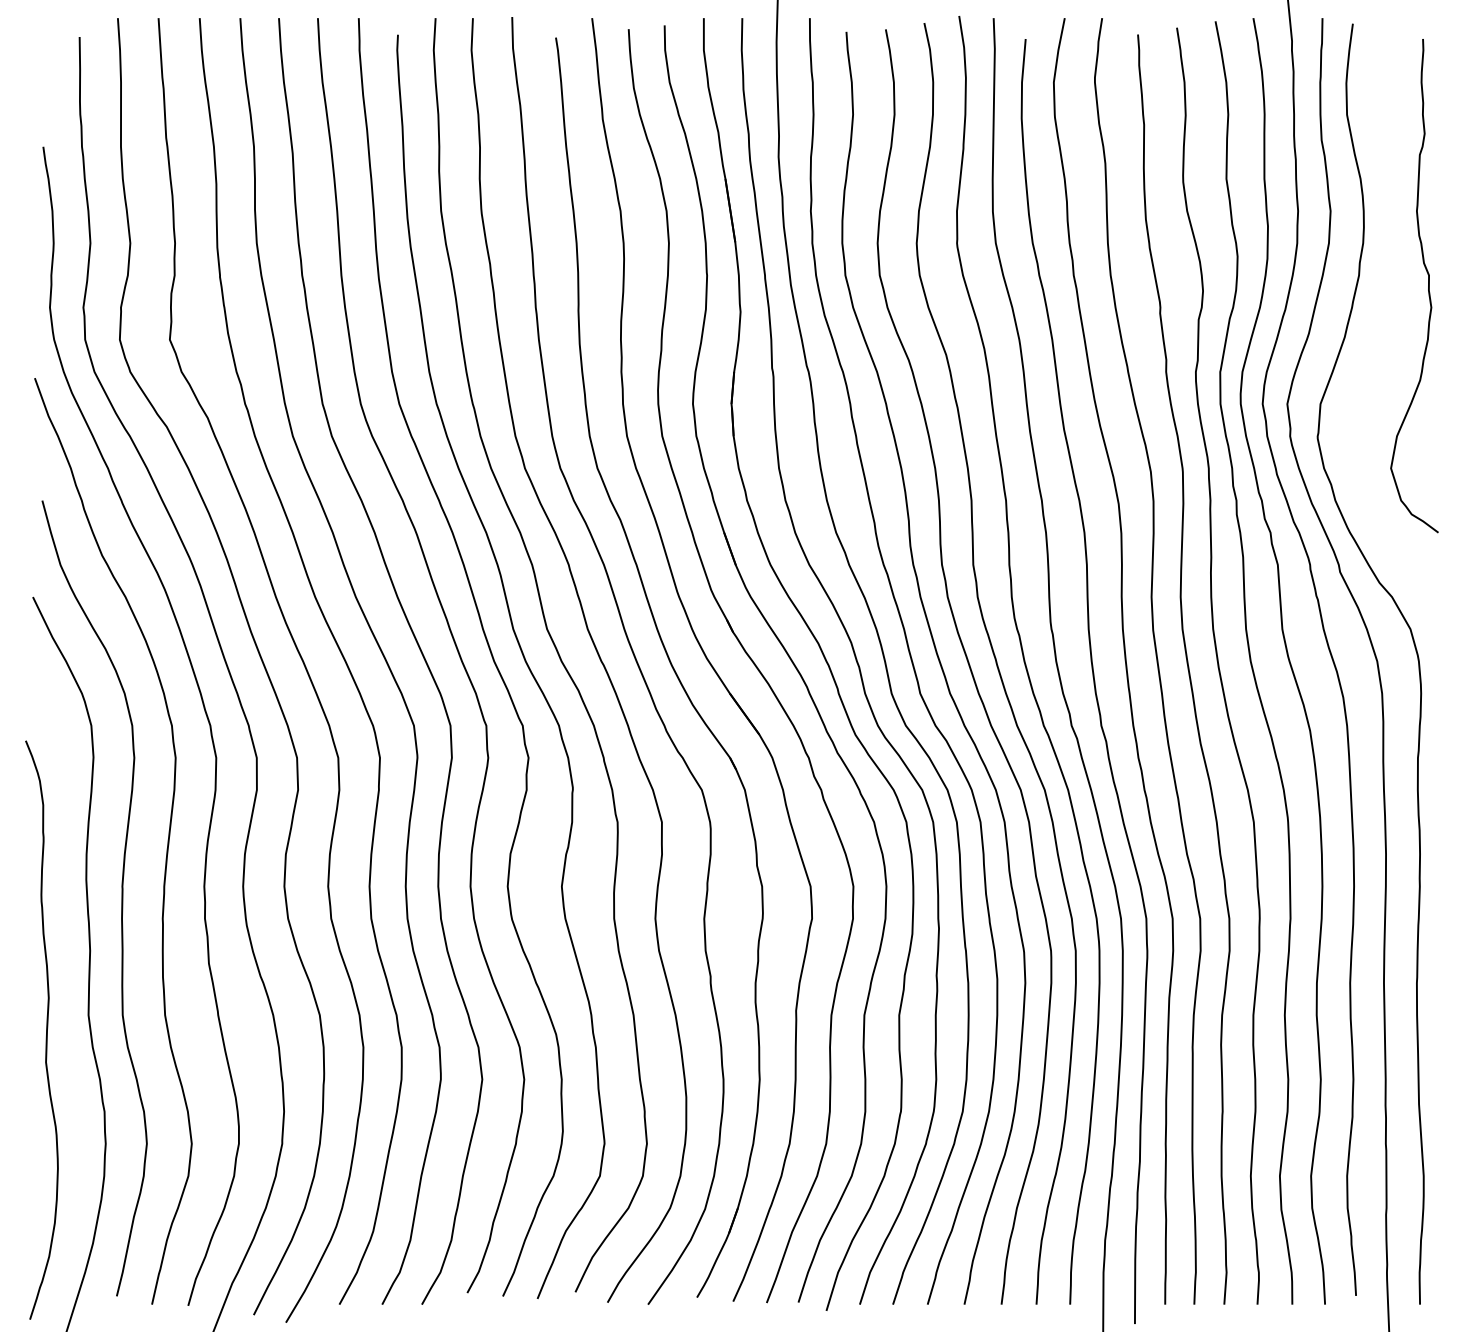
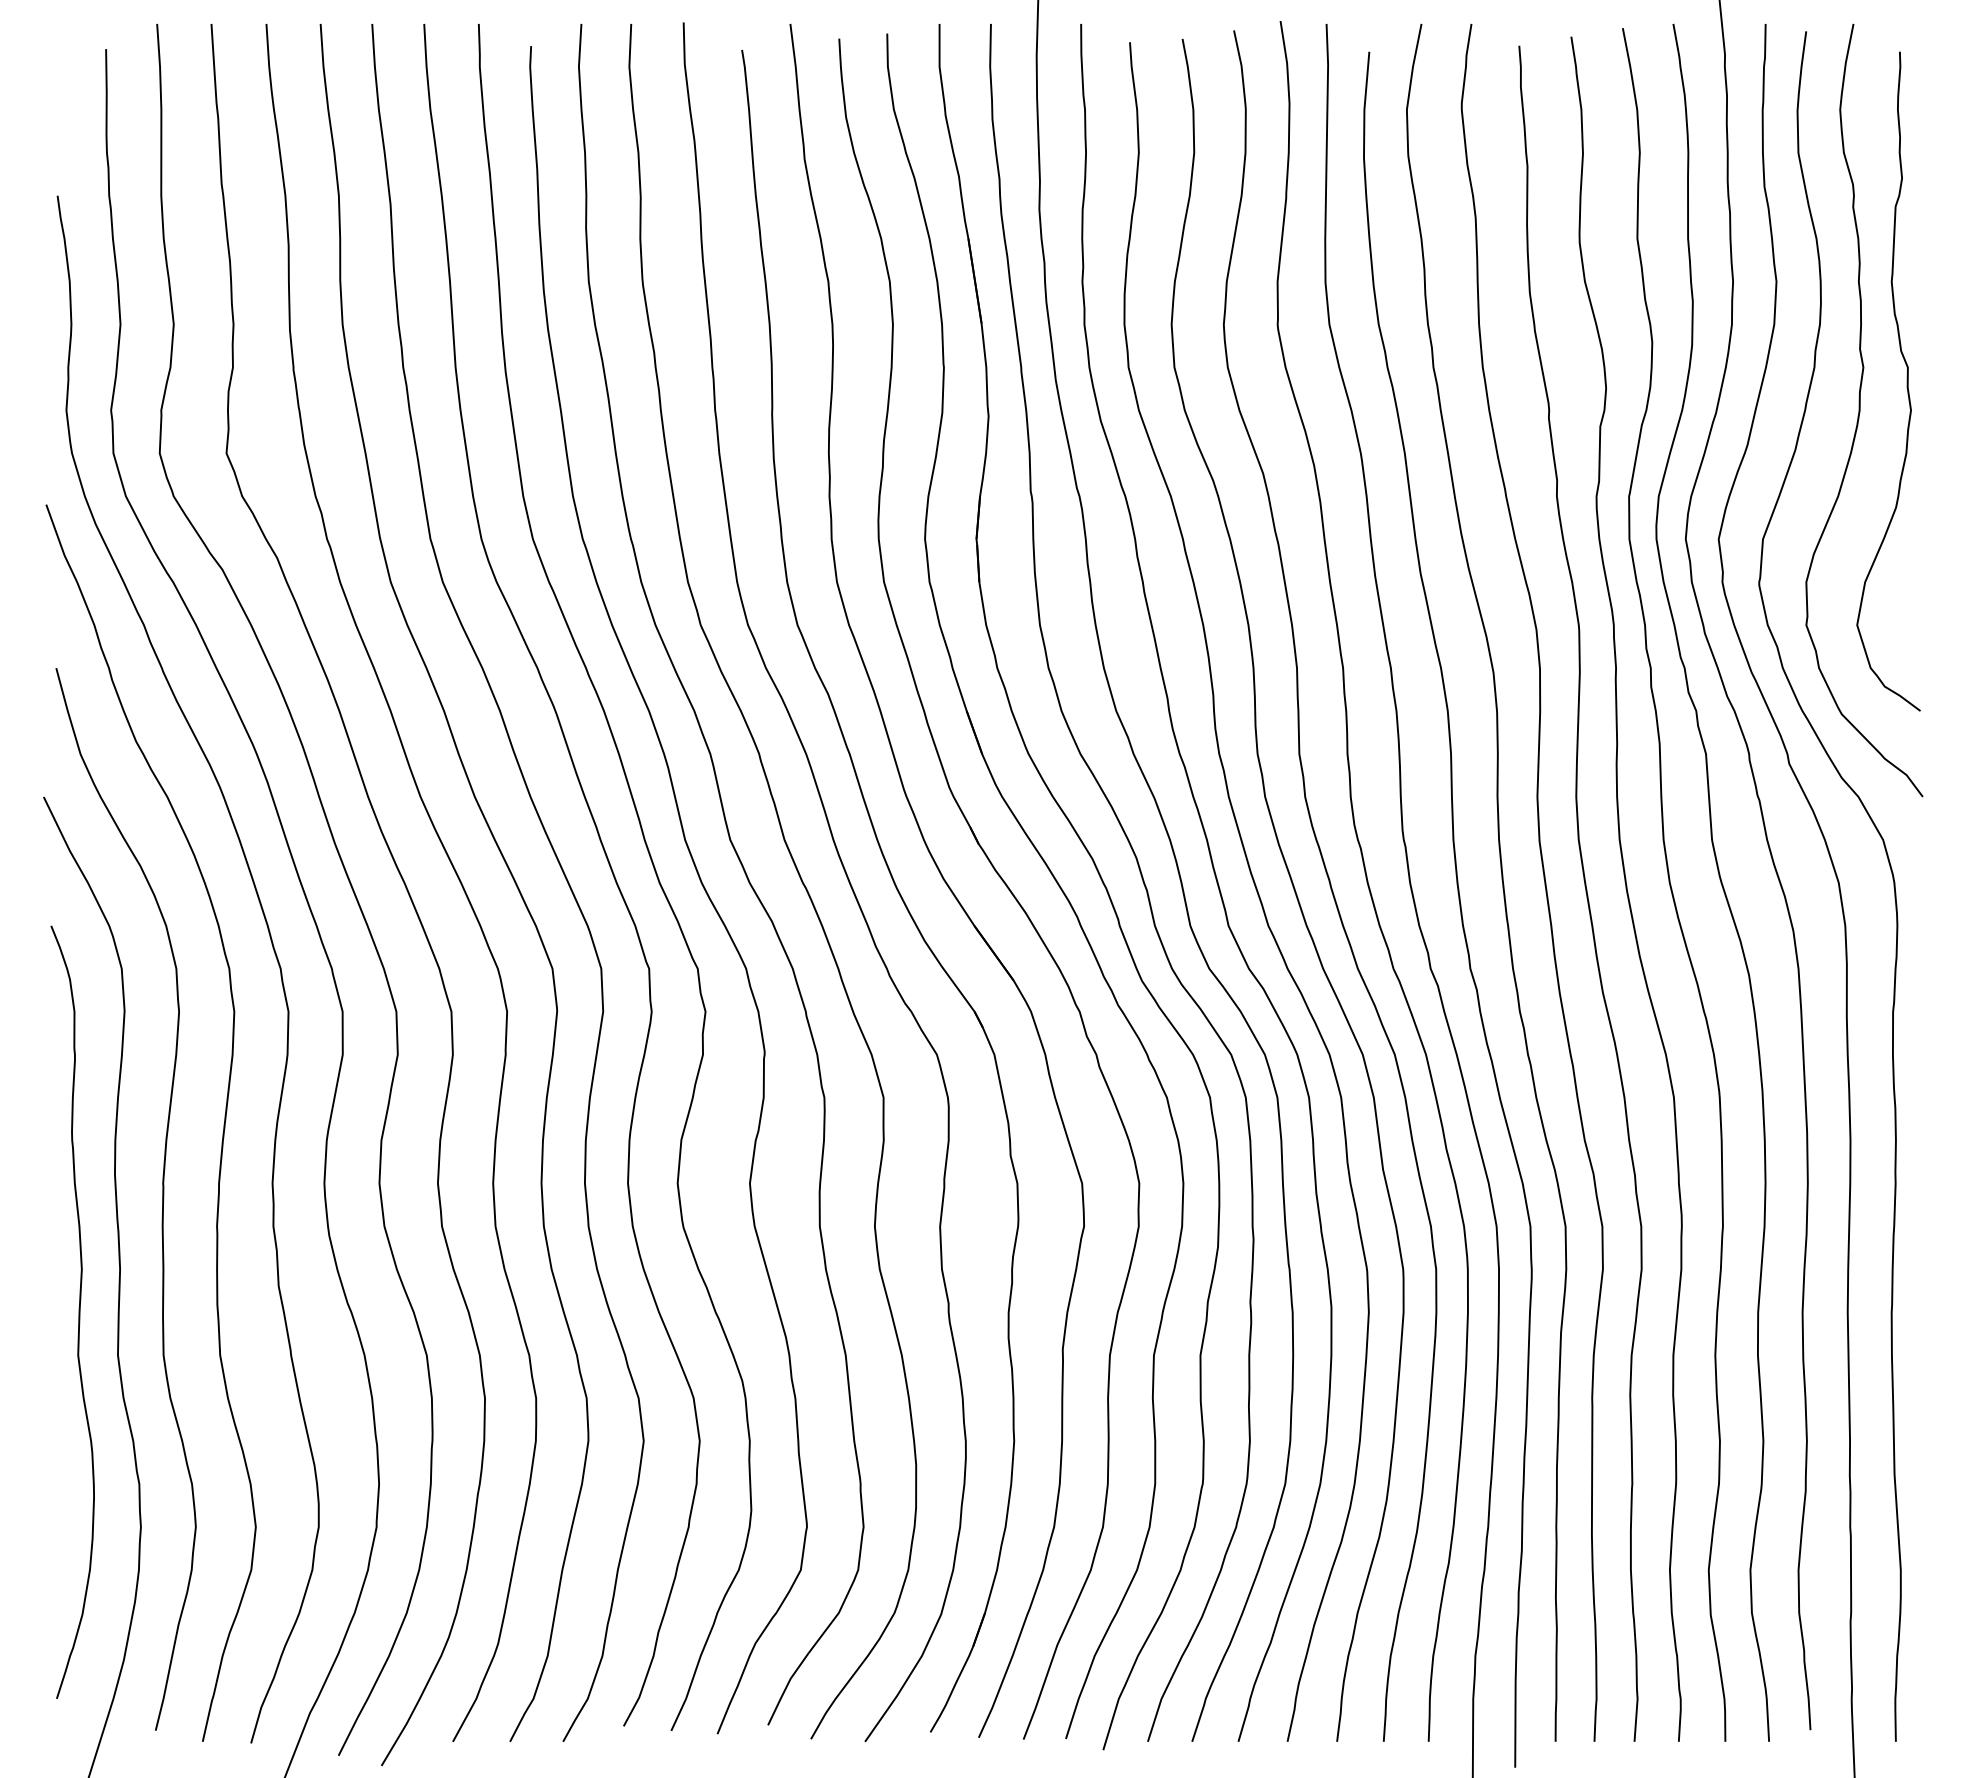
curve: (1393, 307) -> (1860, 410), added
curve: (46, 1029) -> (78, 1311), moved

